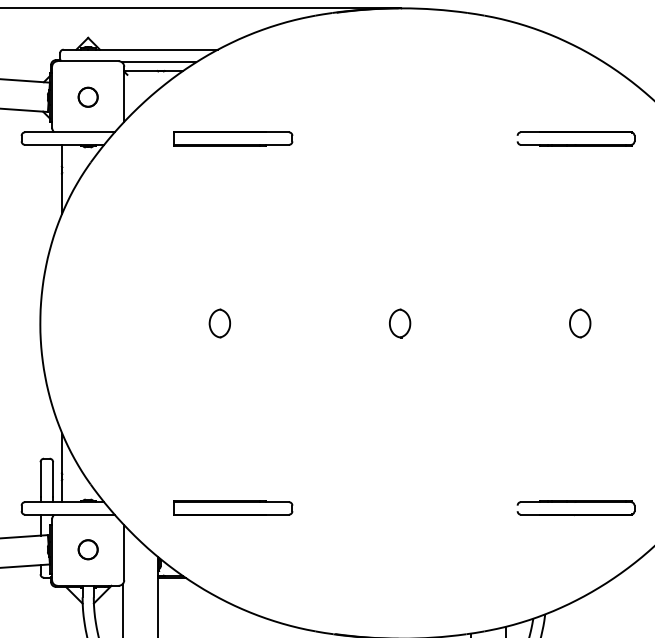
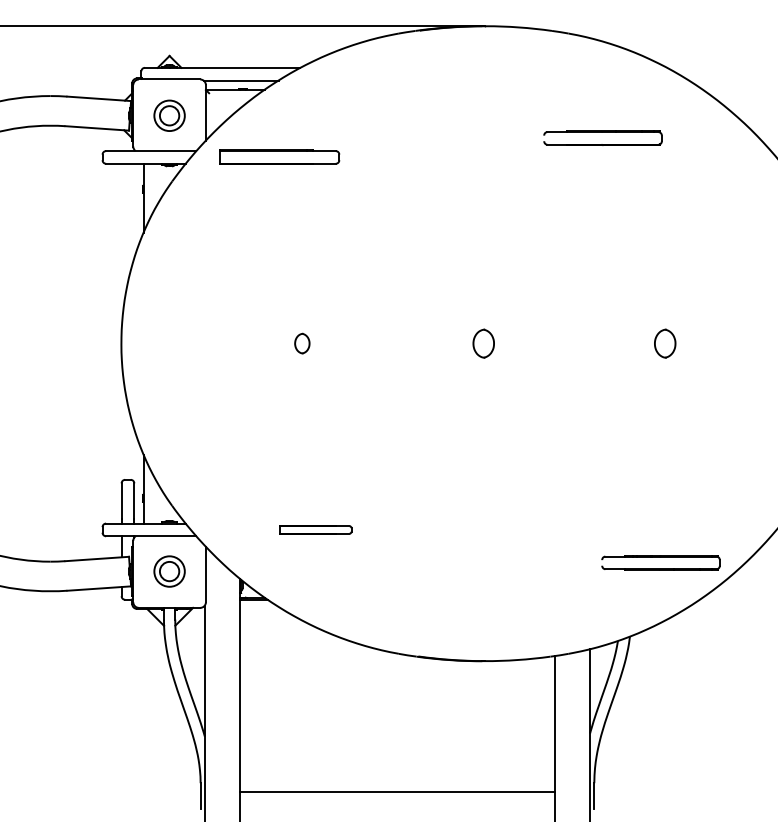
circle: (88, 96) -> (169, 115), size x1.6
part: (233, 137) -> (279, 156), moved
part: (575, 137) -> (602, 137), moved
part: (220, 323) -> (302, 343), size x0.7
part: (233, 507) -> (315, 529), size x0.6
part: (575, 507) -> (660, 562), moved
circle: (88, 549) -> (169, 571), size x1.6

